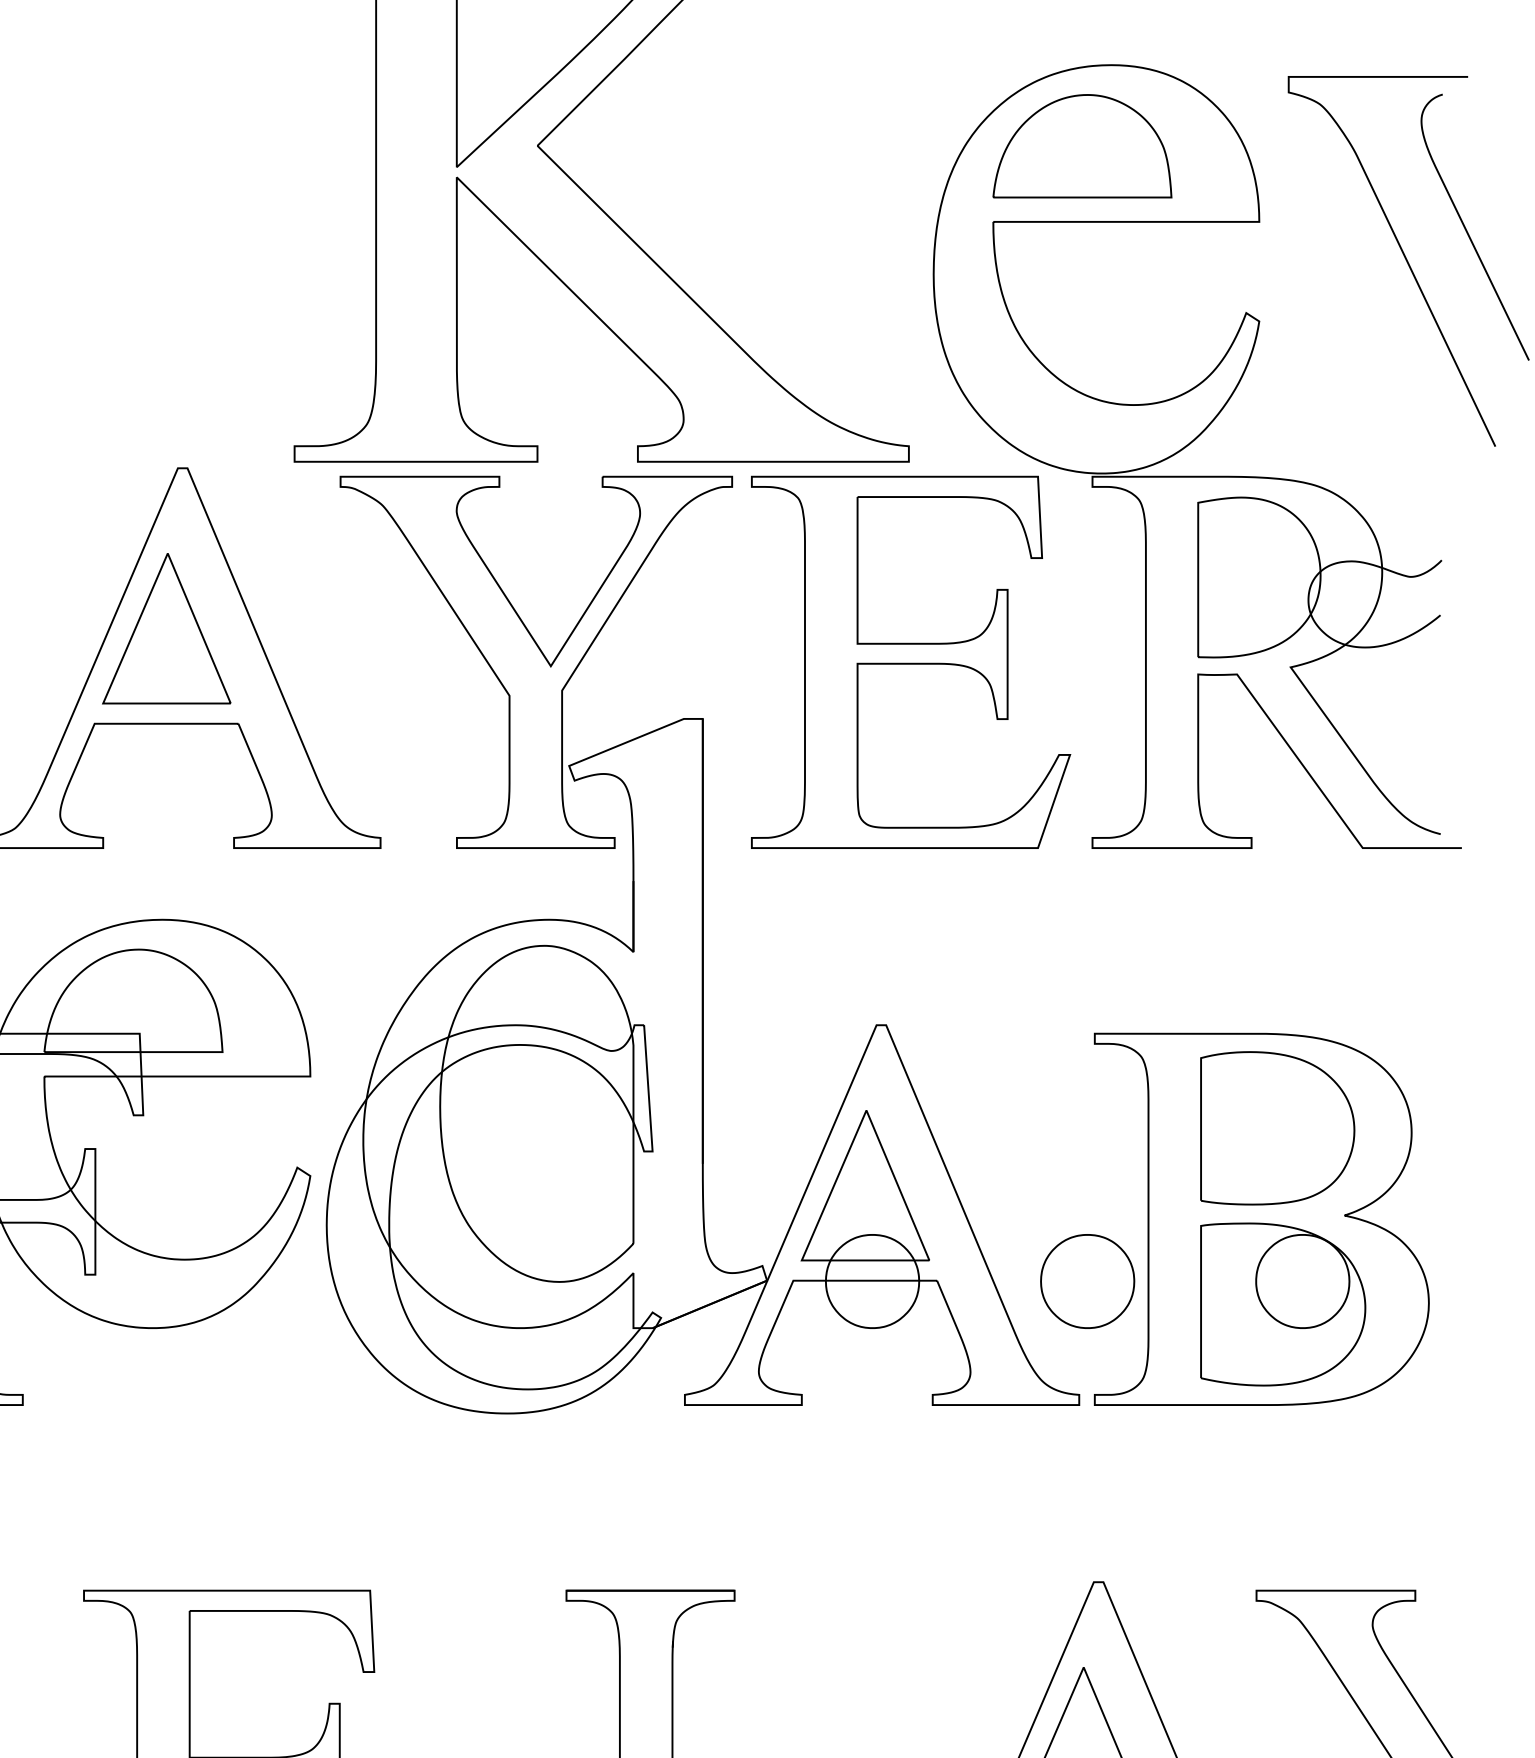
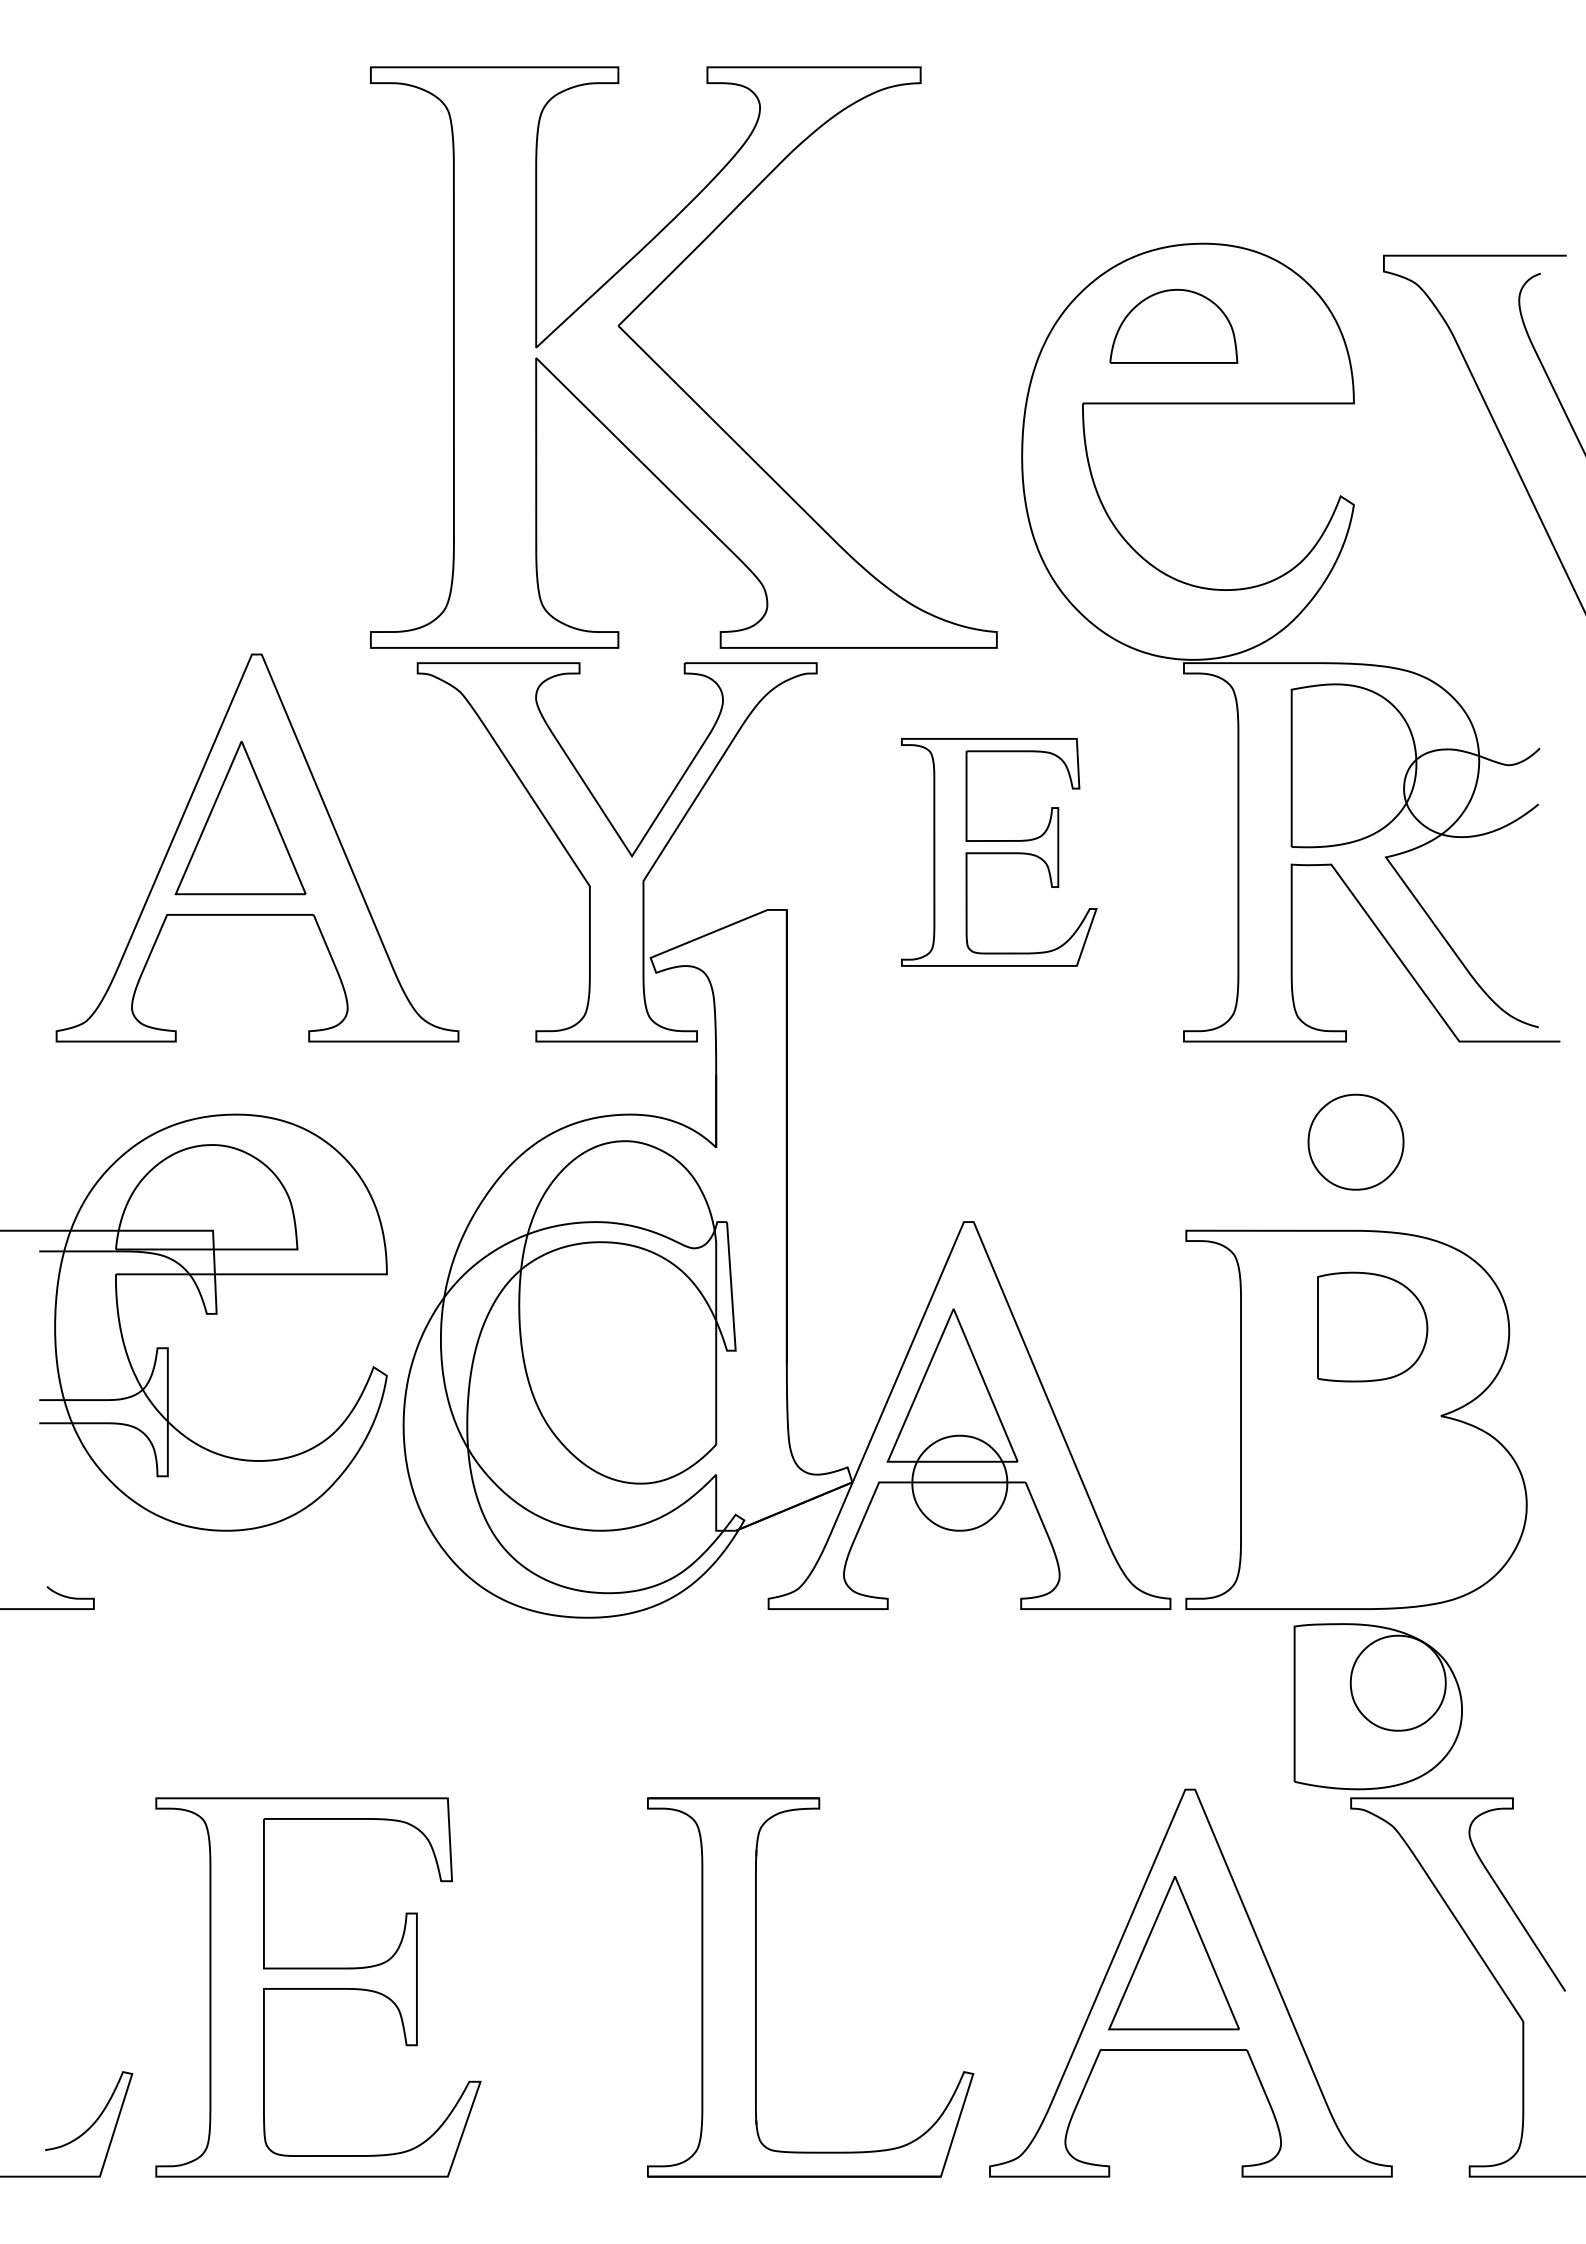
part: (1082, 146) -> (1173, 326), size x0.7
part: (911, 662) -> (999, 852), size x0.6
part: (1277, 1127) -> (1372, 1326), size x0.7
part: (1087, 1280) -> (1355, 1141), moved
part: (1282, 1304) -> (1377, 1706), moved

